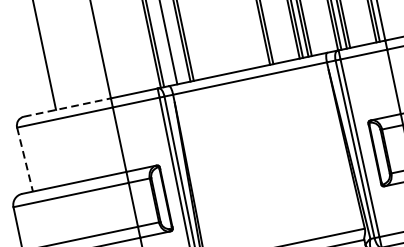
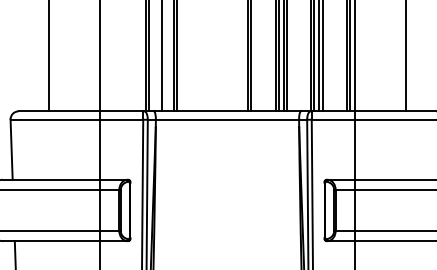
line: (67, 107) -> (59, 111), dashed -> solid
line: (25, 160) -> (11, 150), dashed -> solid

